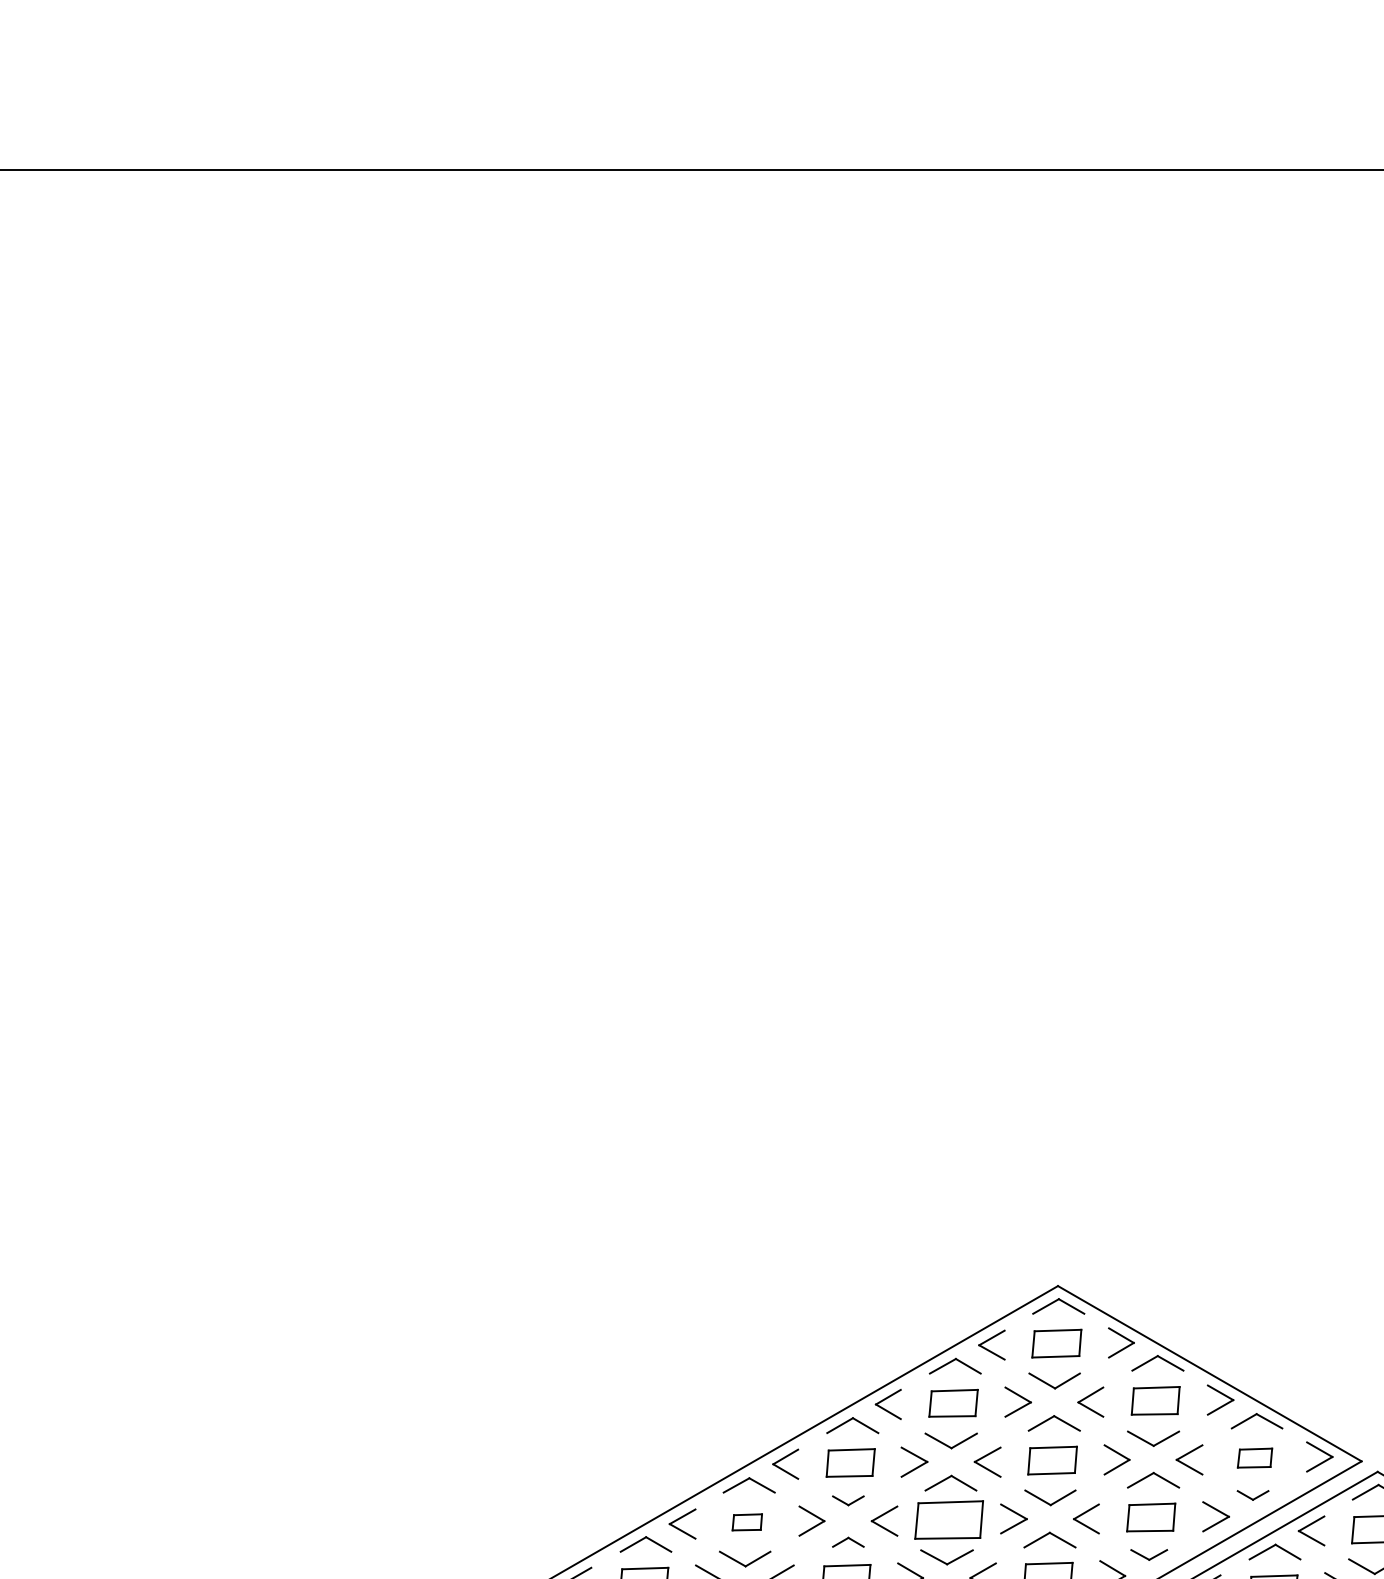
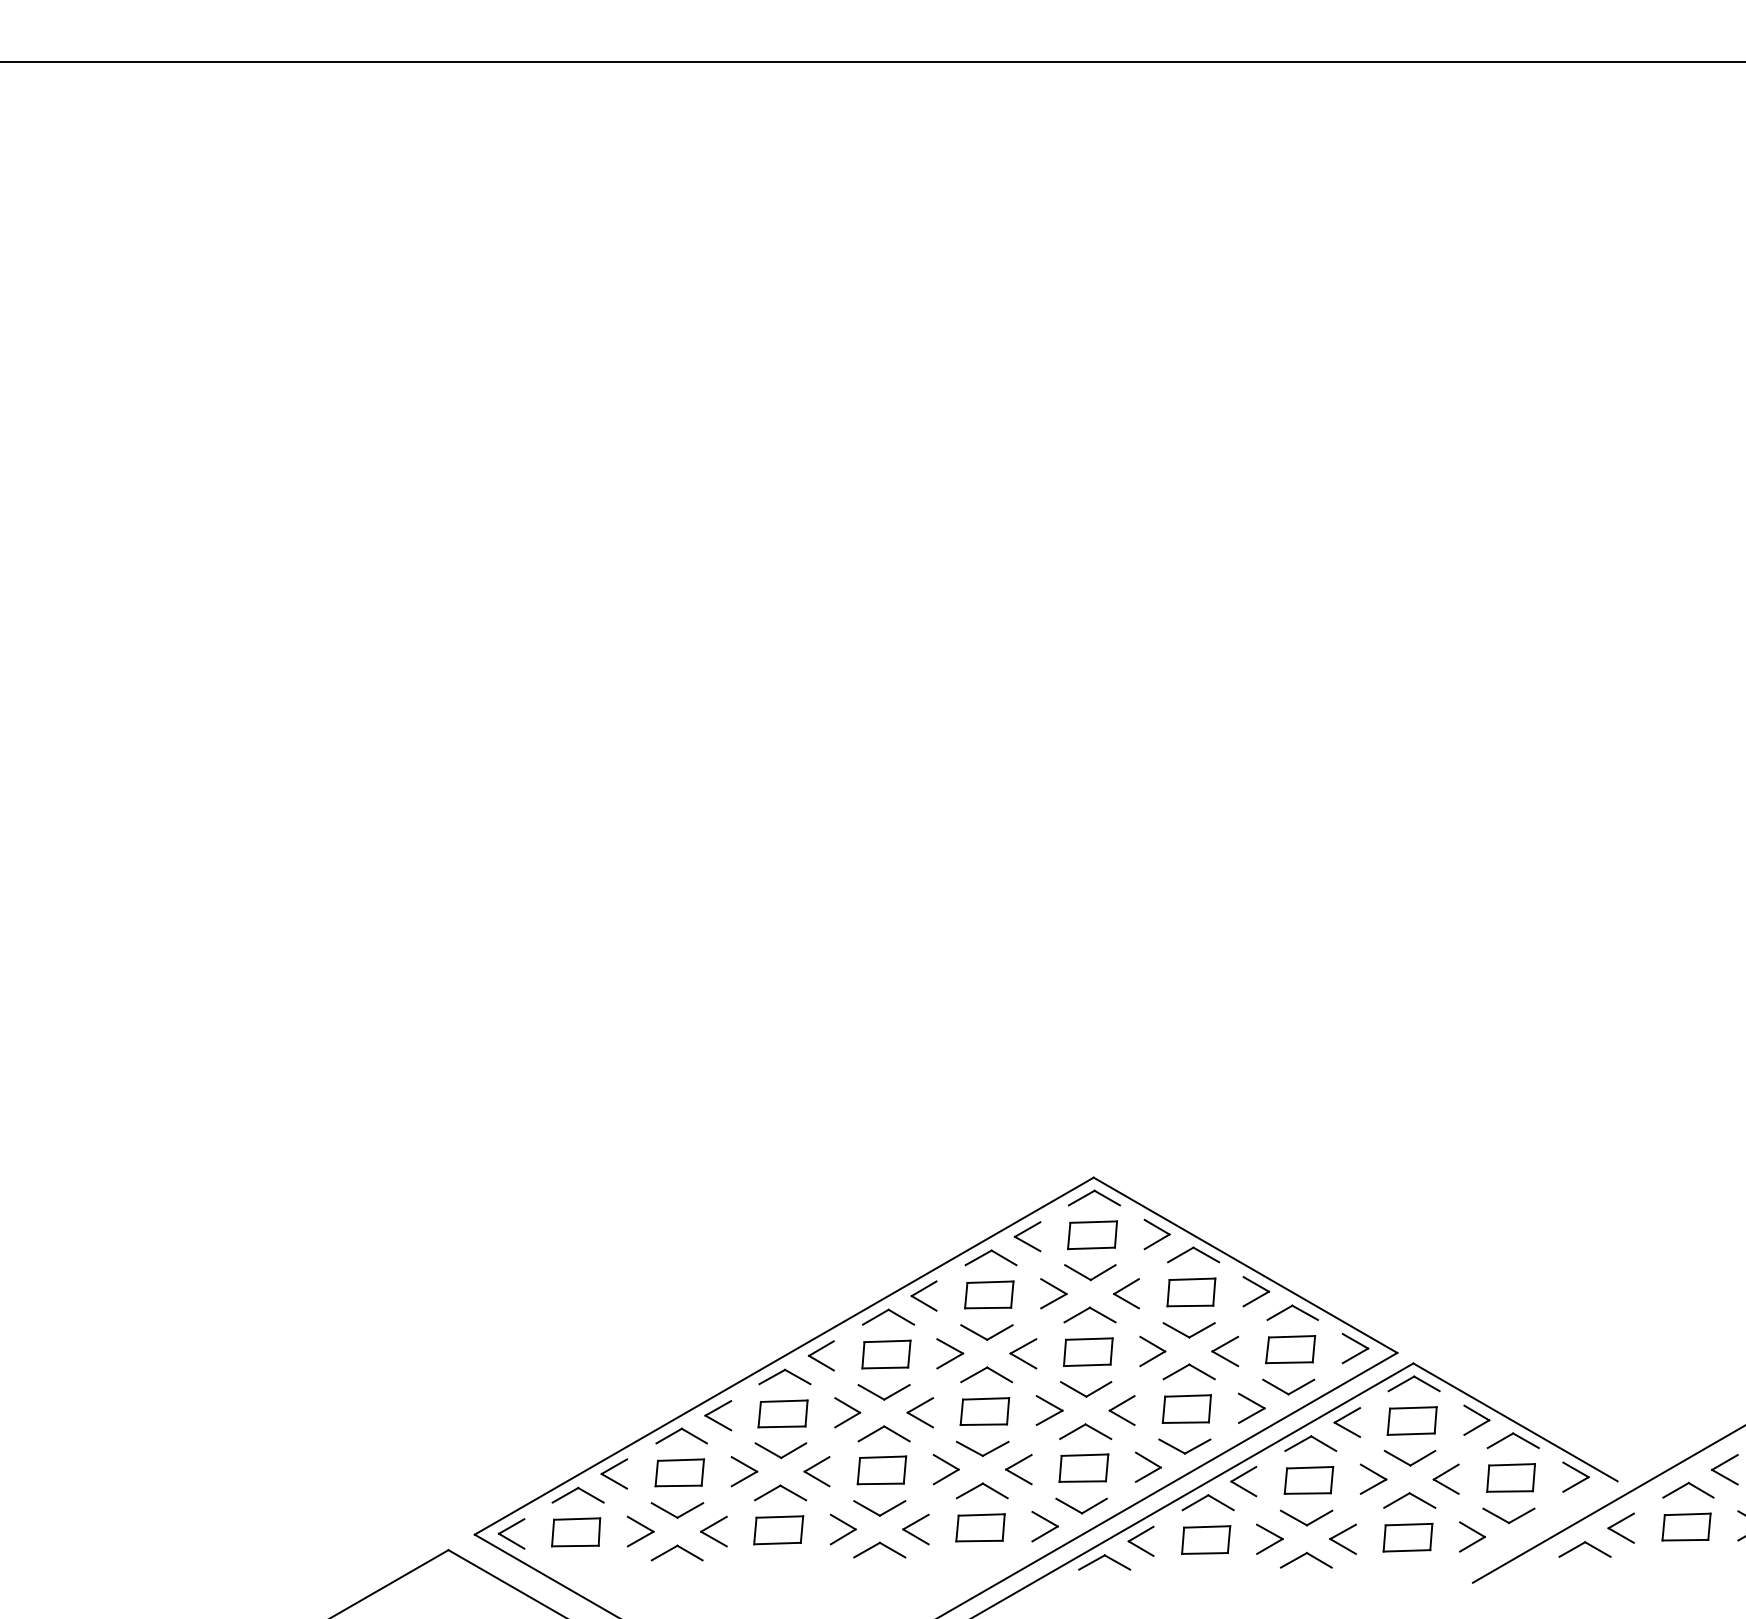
part: (1254, 1457) -> (1290, 1349), size x1.43
part: (1252, 1494) -> (1288, 1386), size x1.67
part: (847, 1500) -> (883, 1392), size x1.67
part: (948, 1519) -> (984, 1411), size x0.71
part: (746, 1521) -> (782, 1413), size x1.67
part: (847, 1541) -> (883, 1433), size x1.67
part: (1148, 1554) -> (1184, 1446), size x1.43

